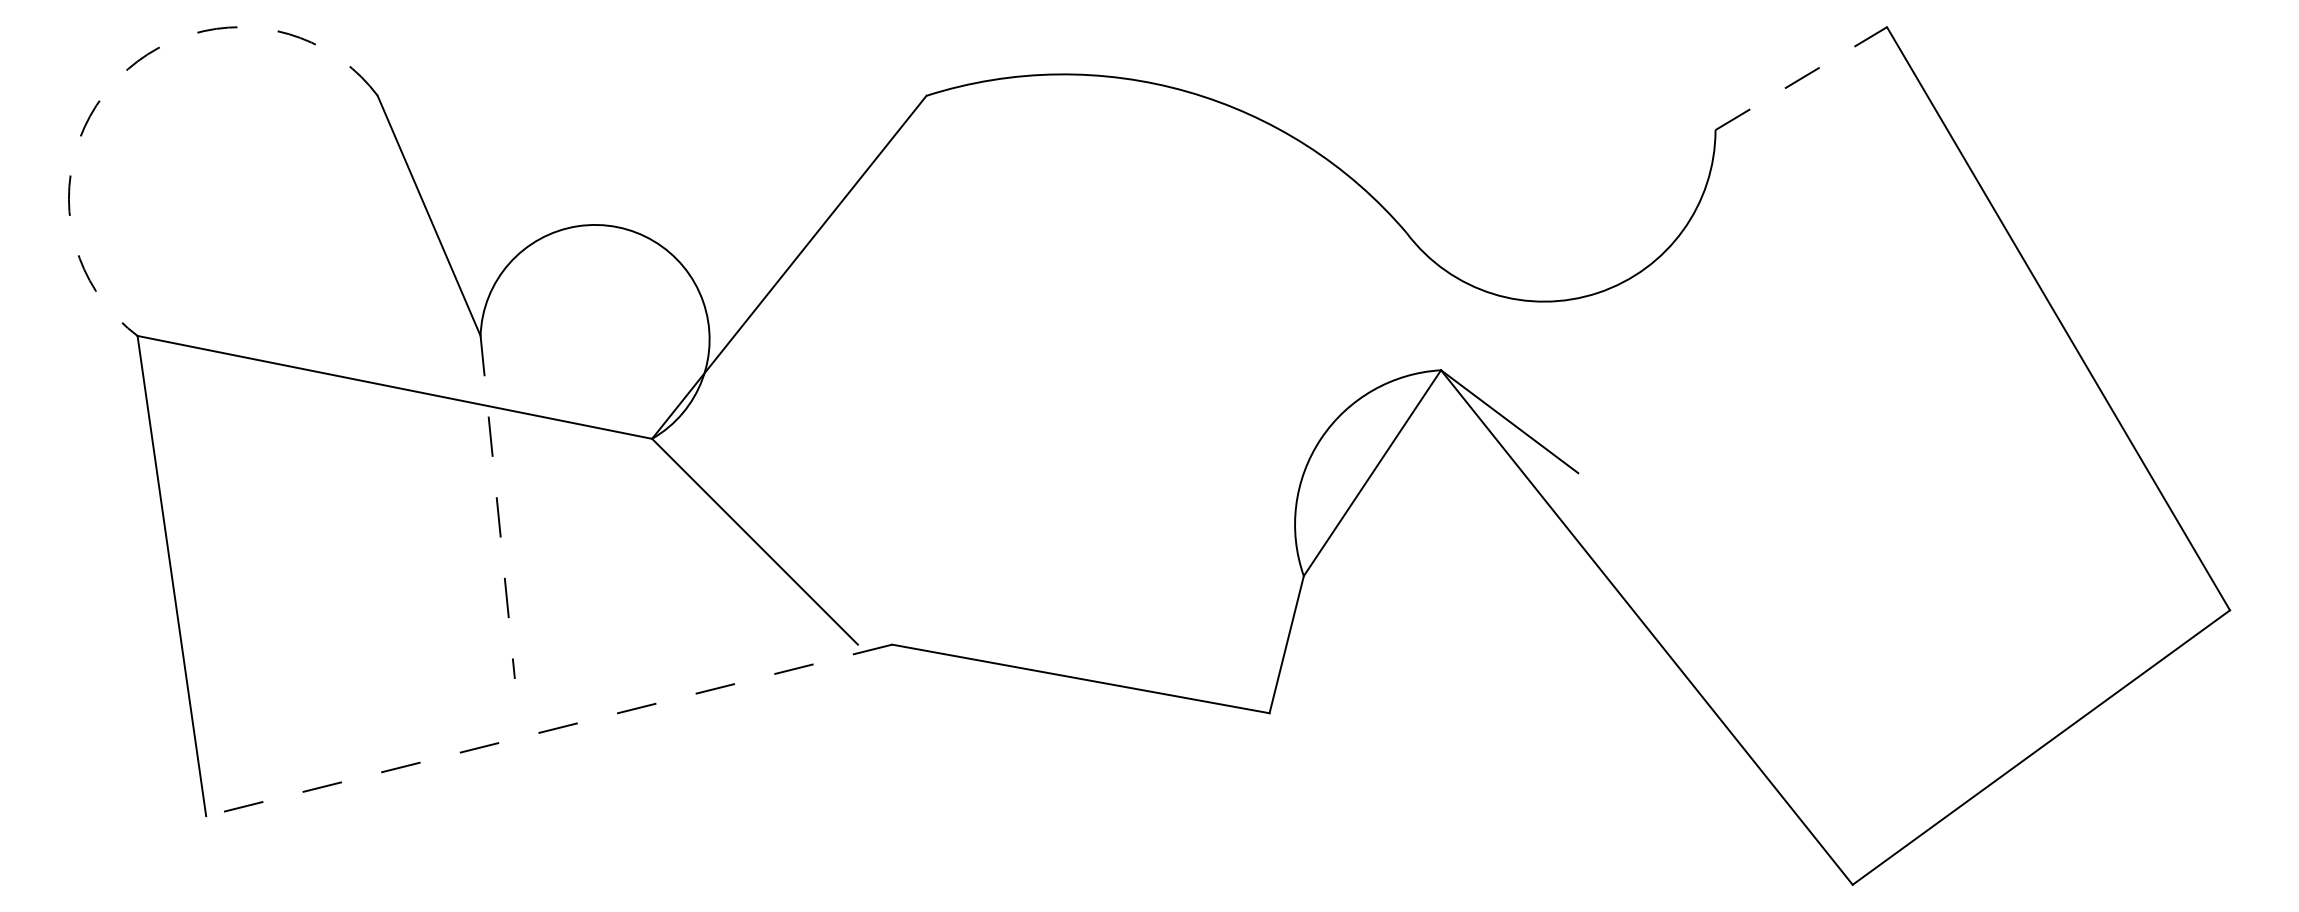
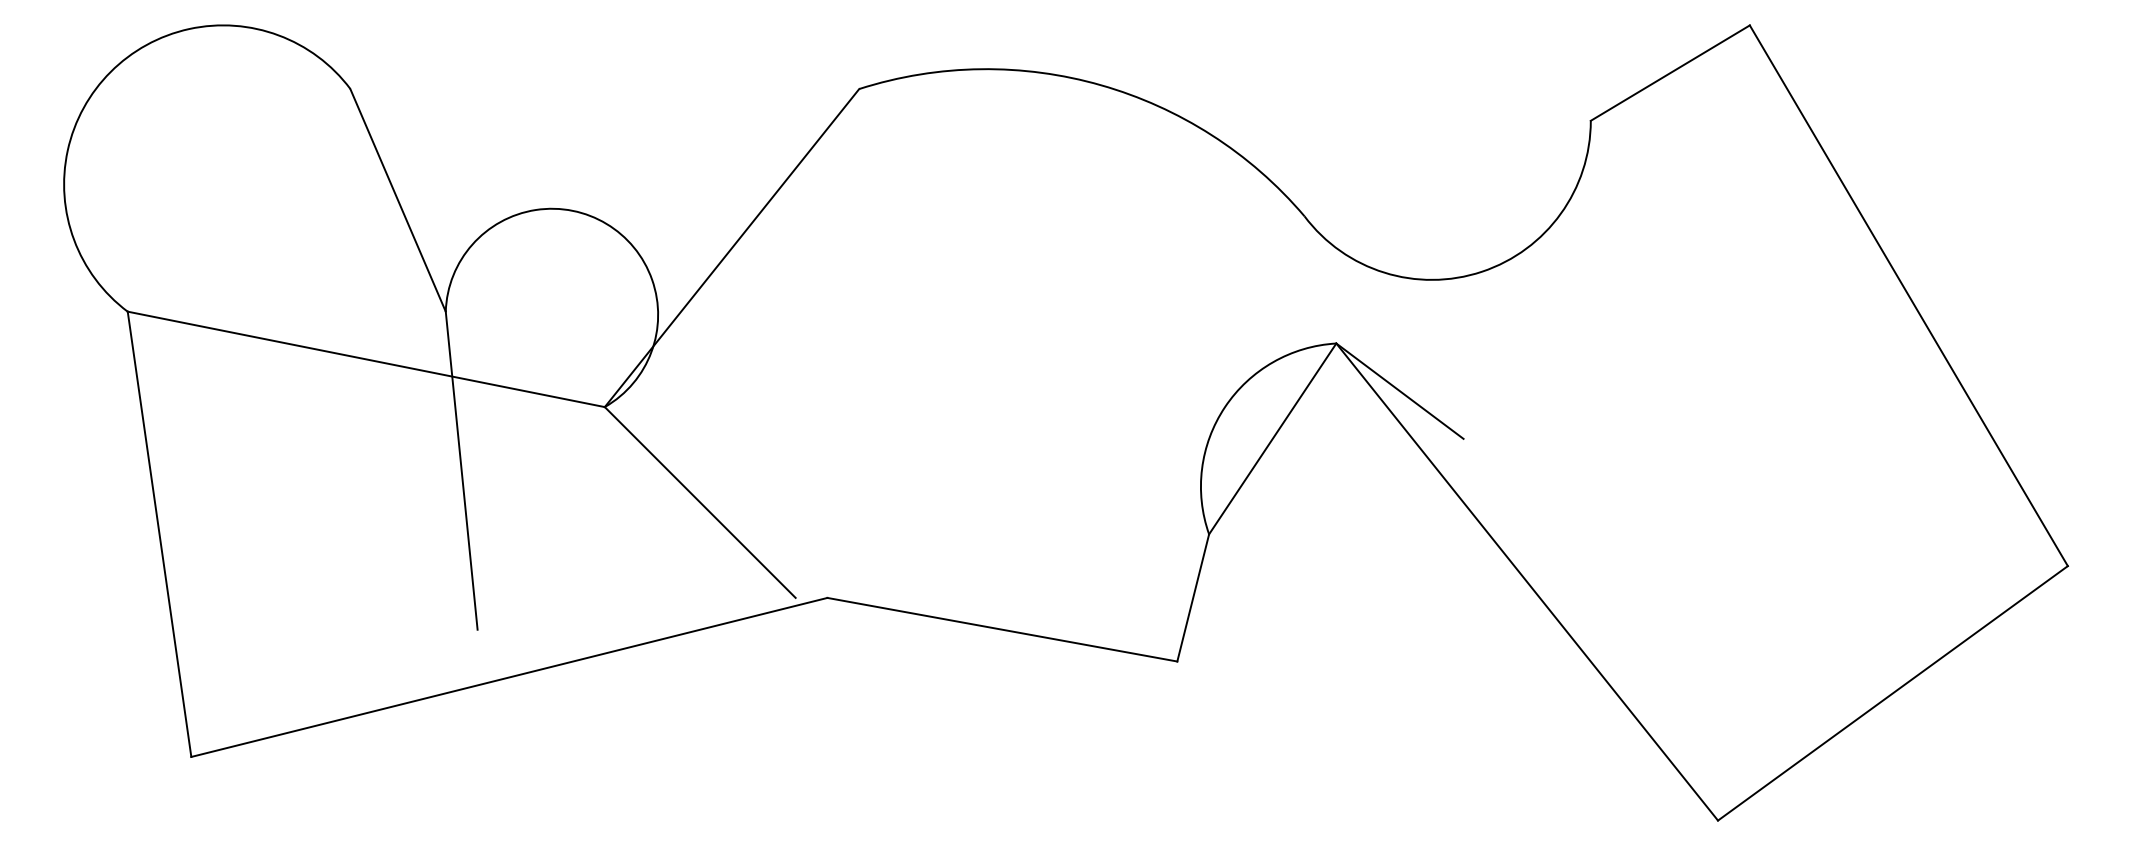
arc: (119, 77) -> (110, 72), dashed -> solid
line: (1801, 78) -> (1670, 72), dashed -> solid
line: (497, 507) -> (461, 470), dashed -> solid
line: (549, 730) -> (509, 677), dashed -> solid

